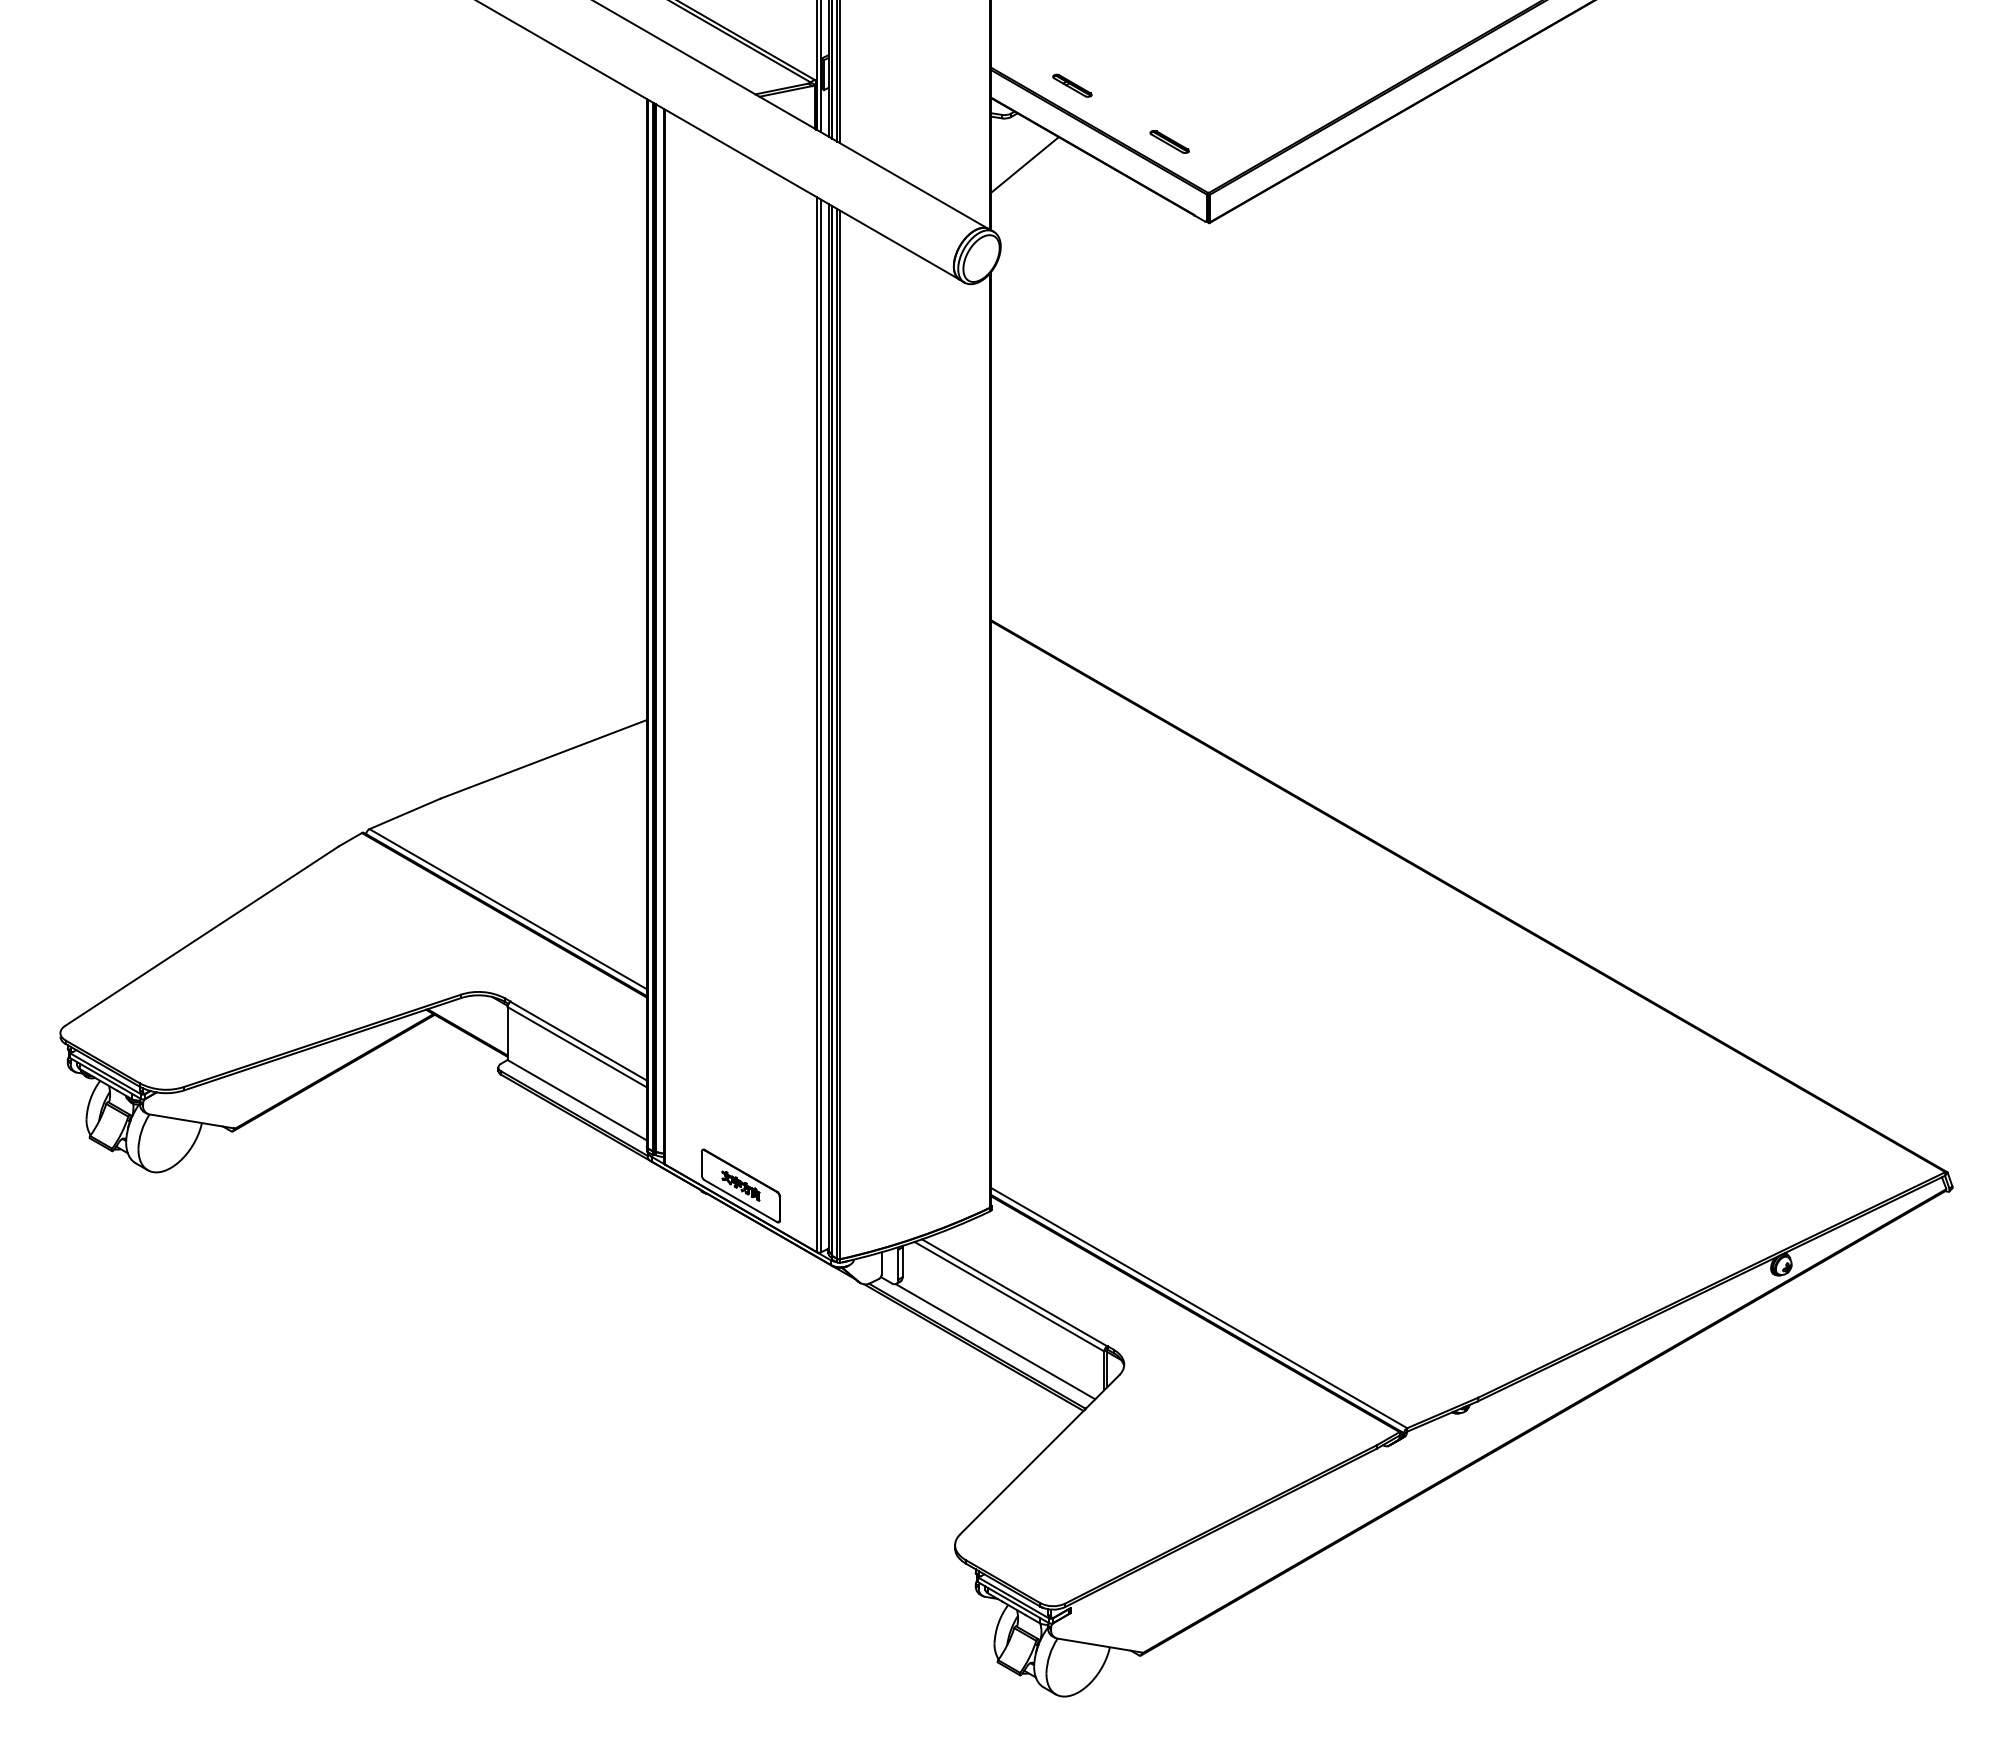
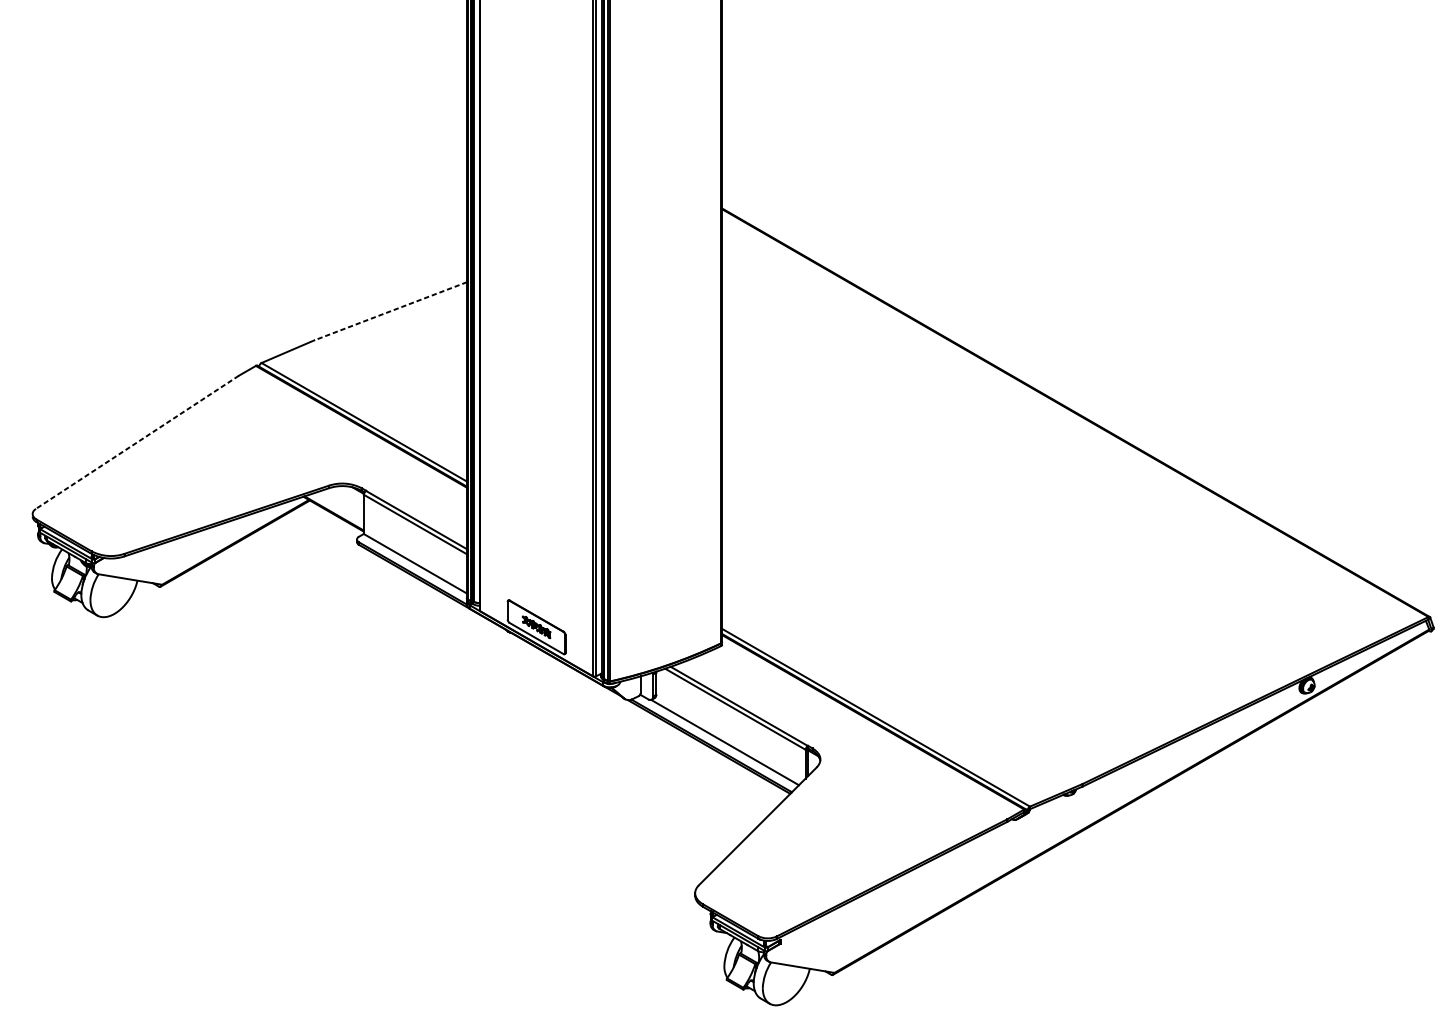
line: (543, 759) -> (390, 311), solid -> dashed
line: (201, 936) -> (137, 442), solid -> dashed

